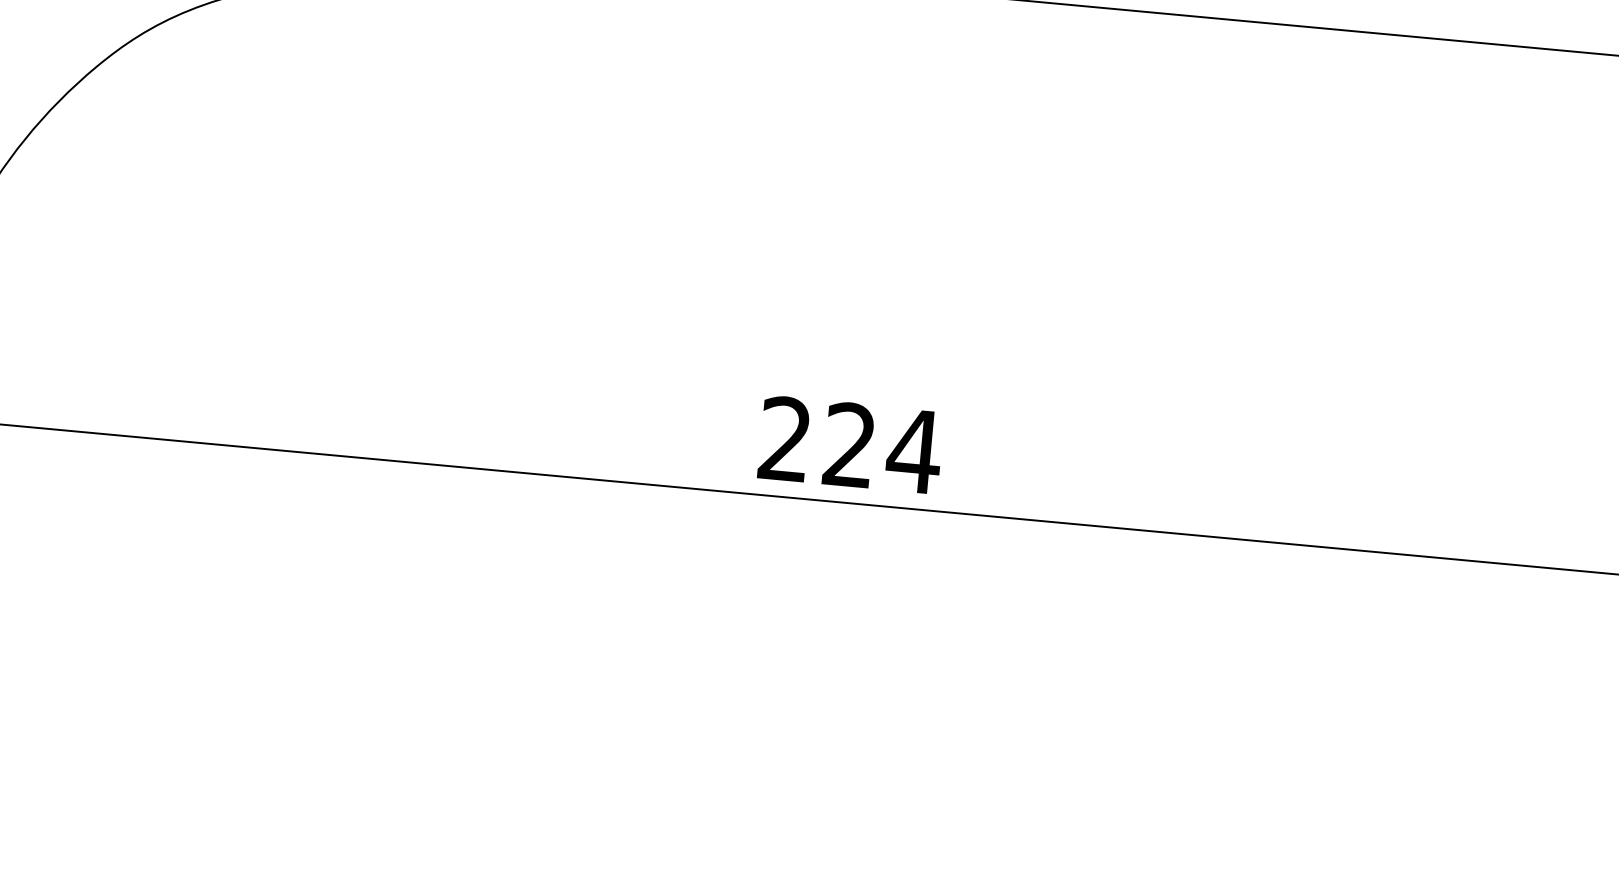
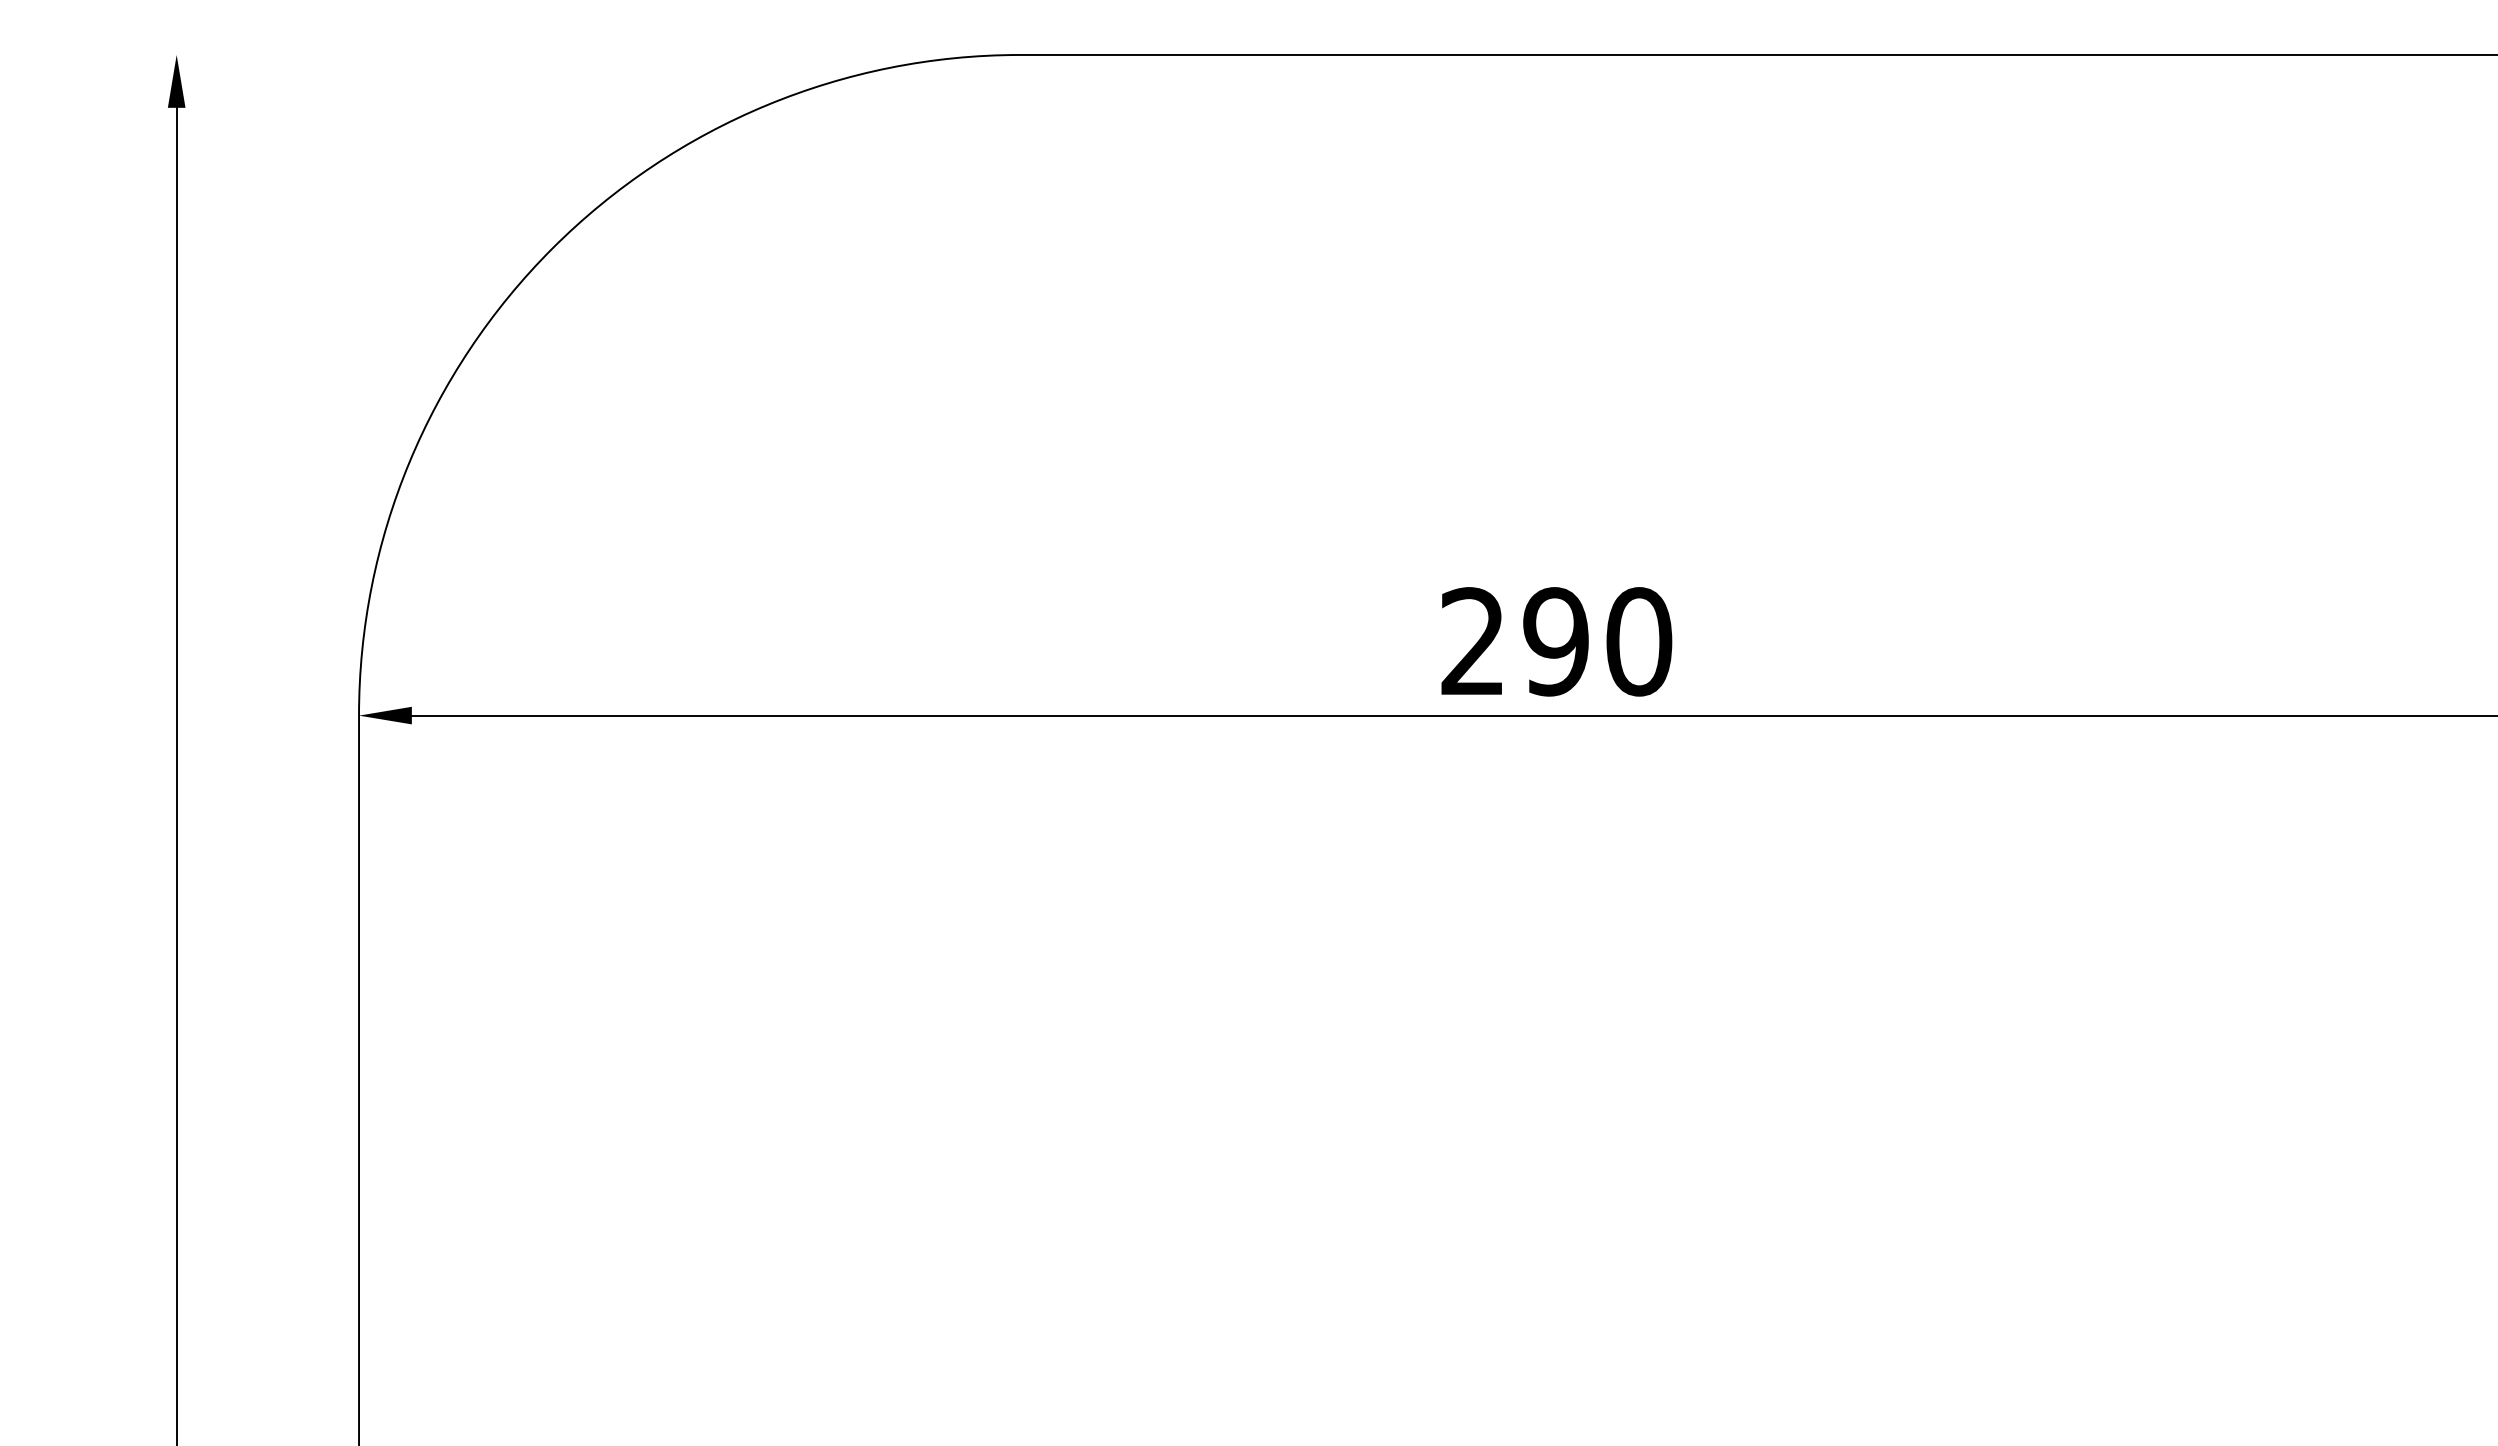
text: (882, 448) -> (1598, 641), 224 -> 290

